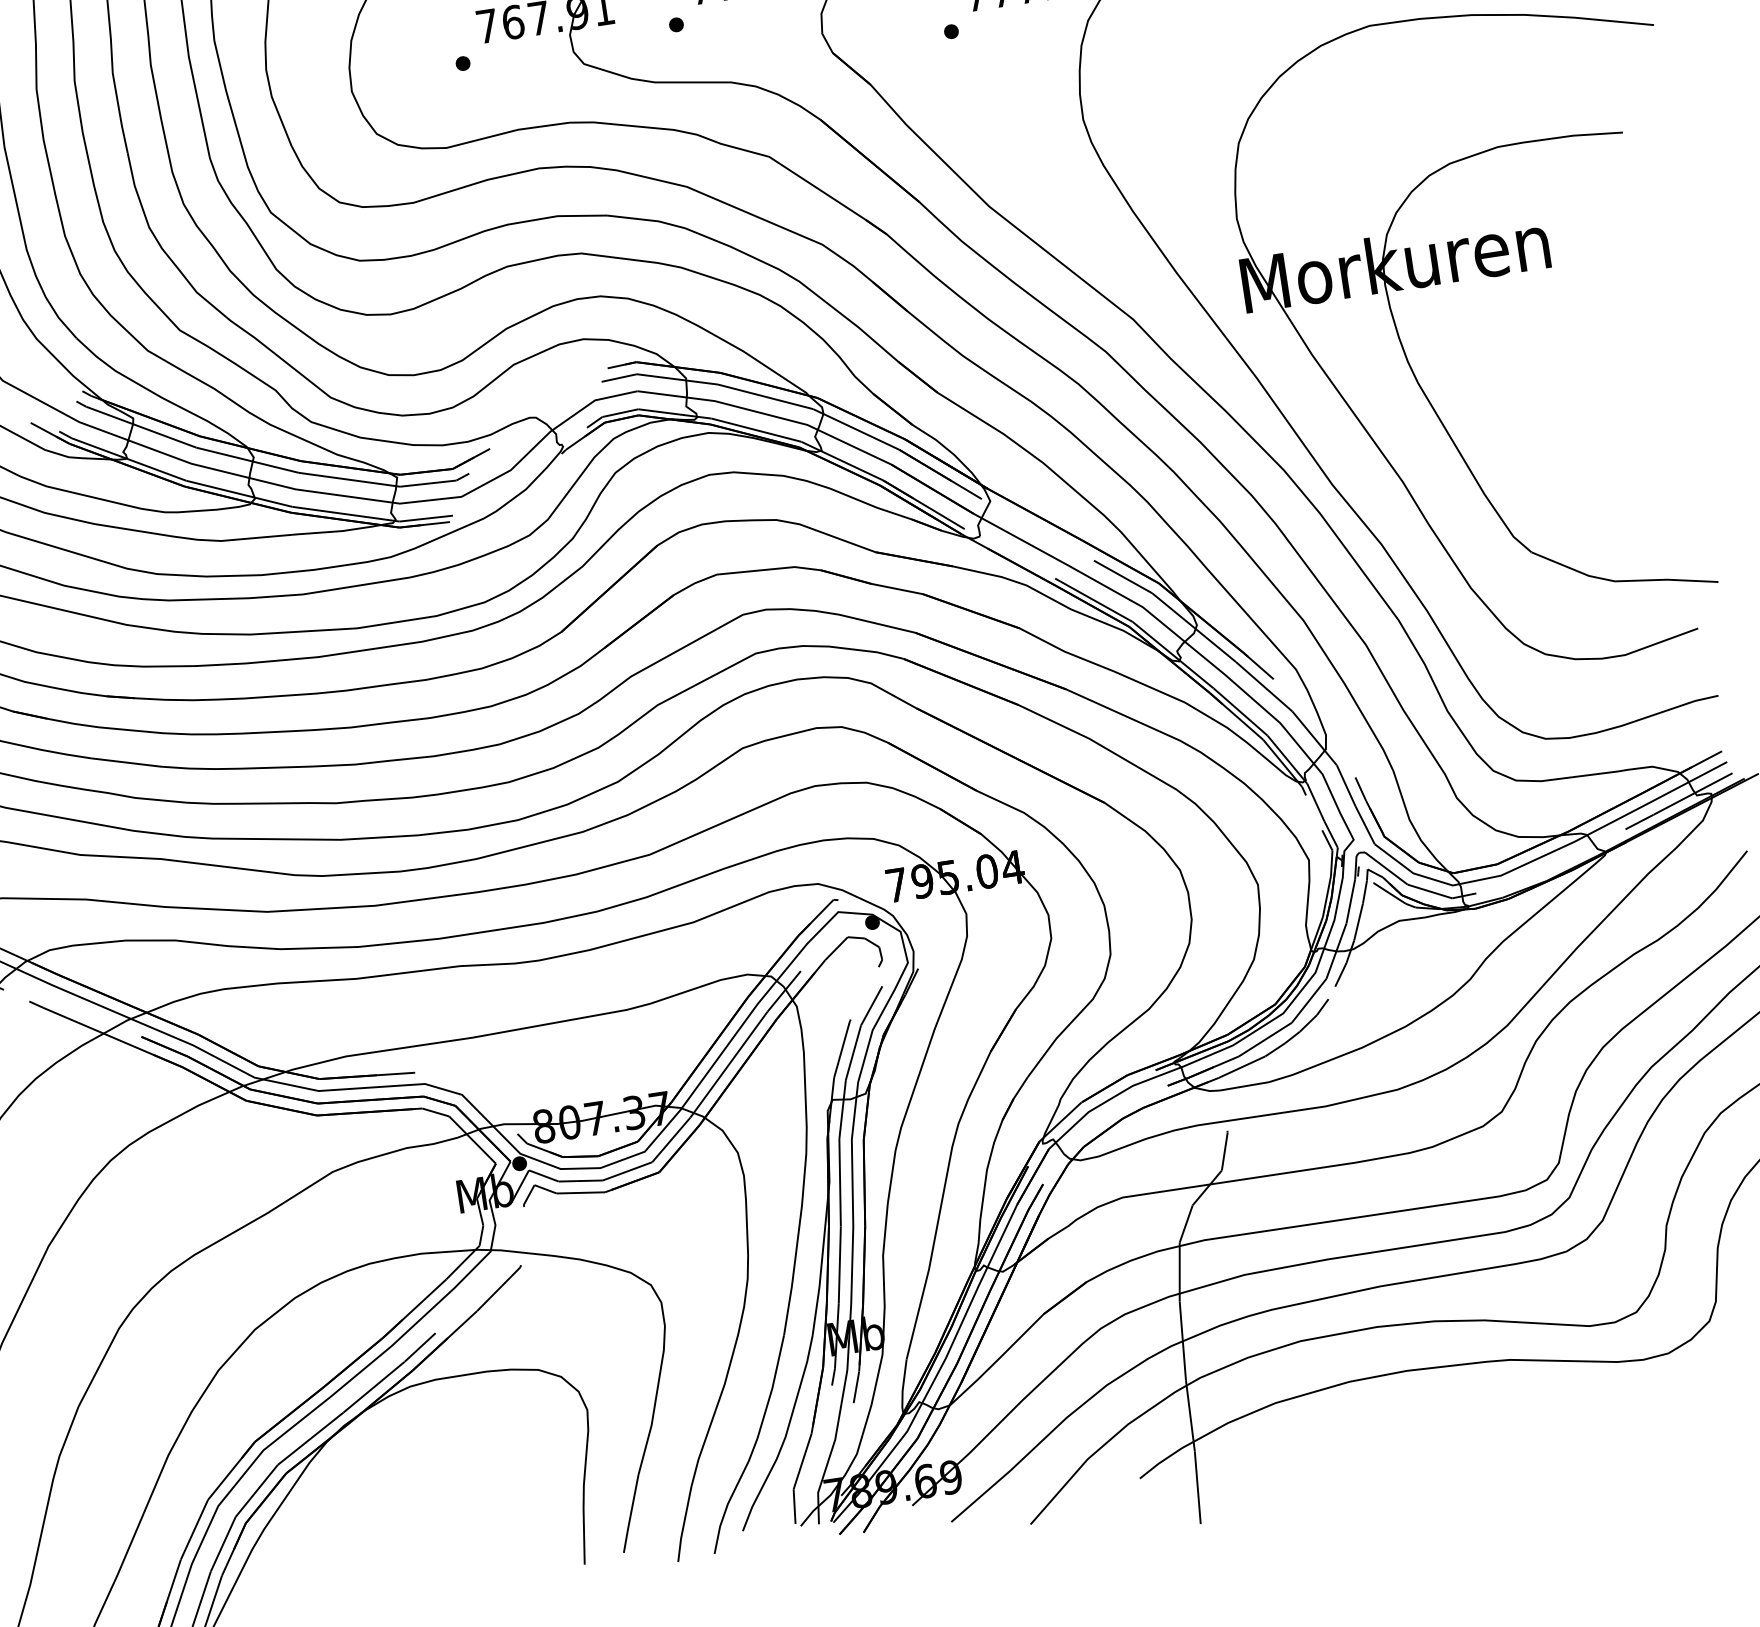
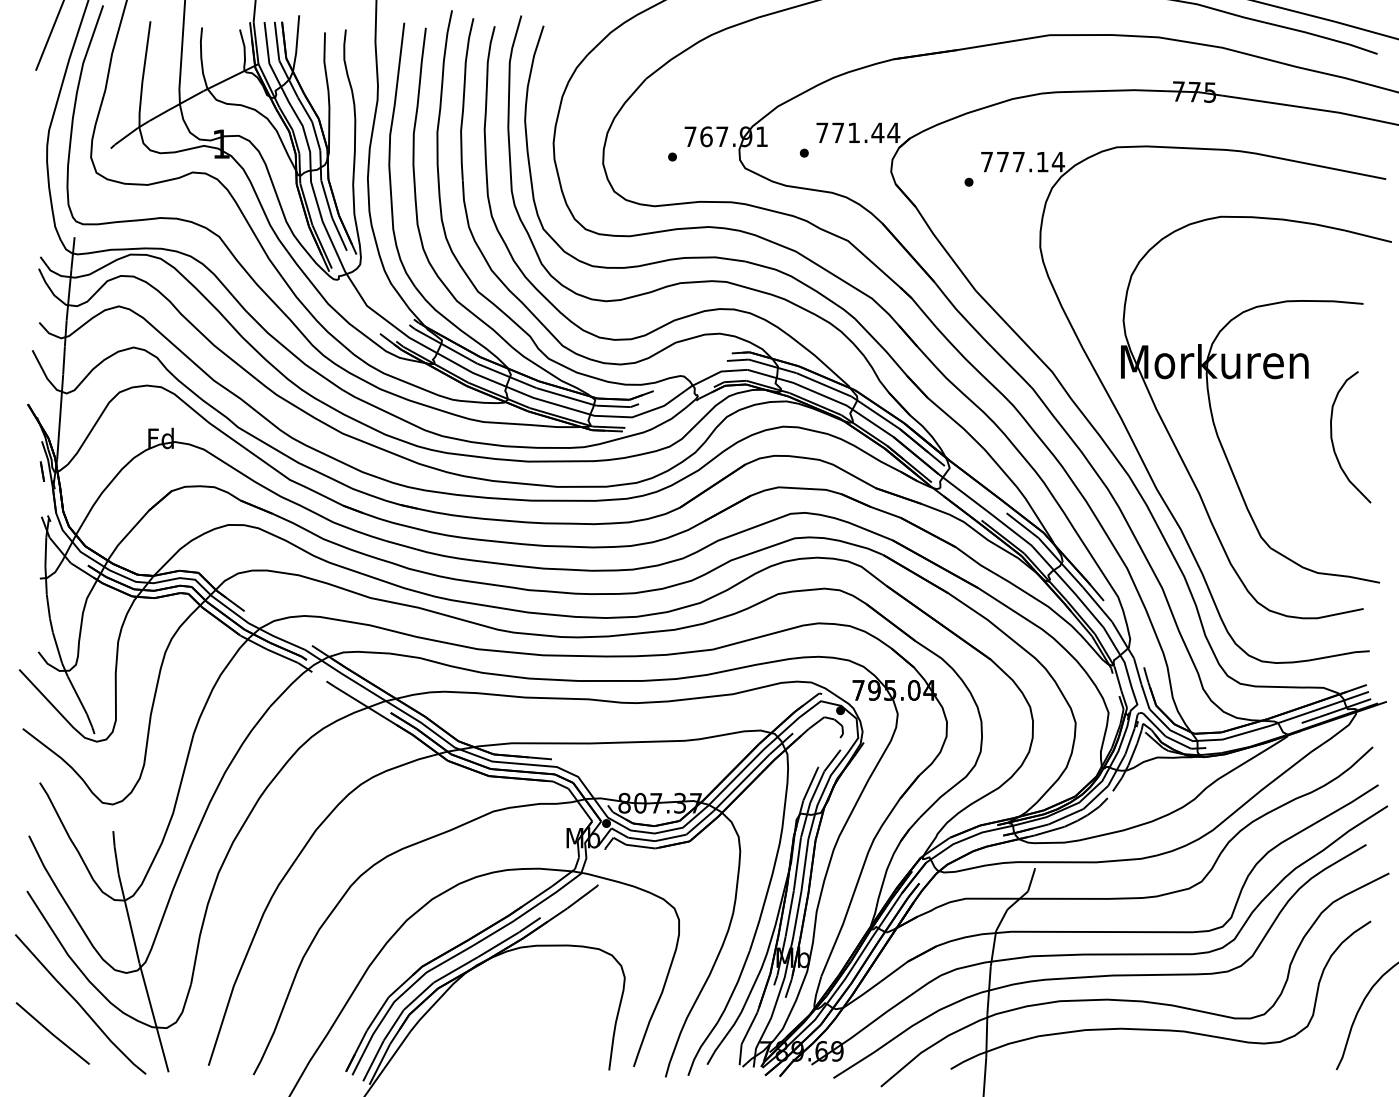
curve: (1607, 363) -> (1333, 441), added

